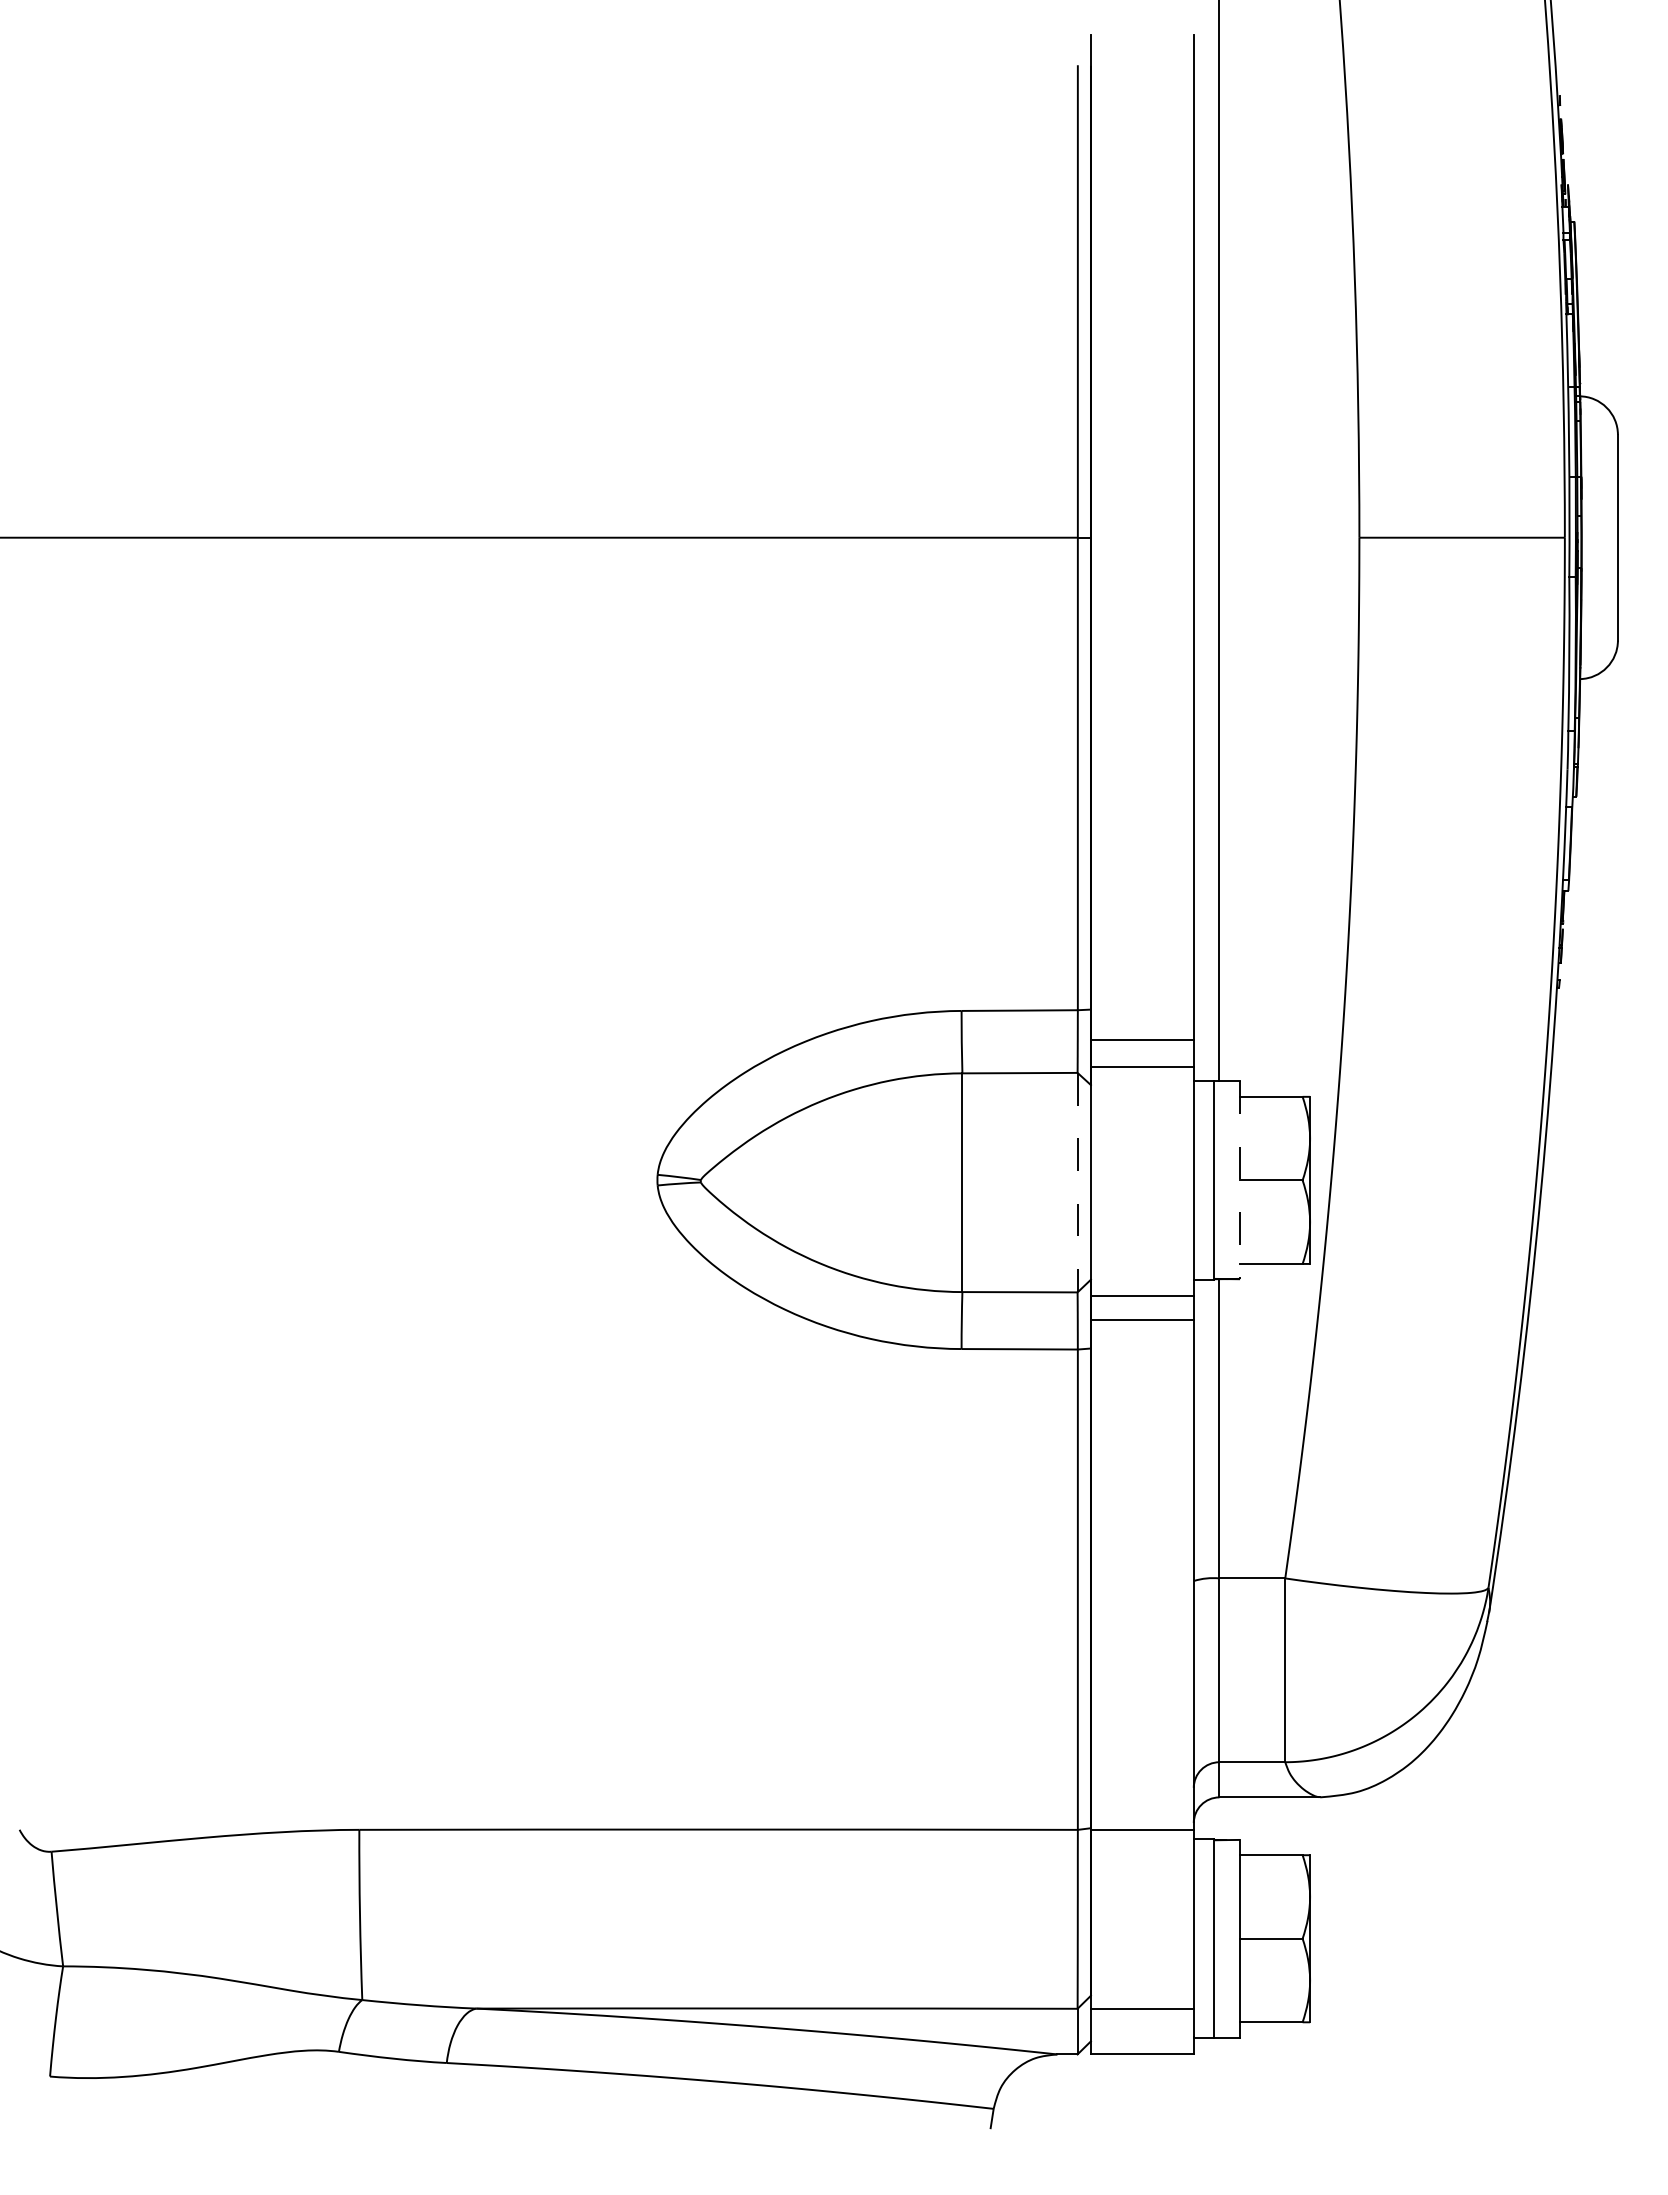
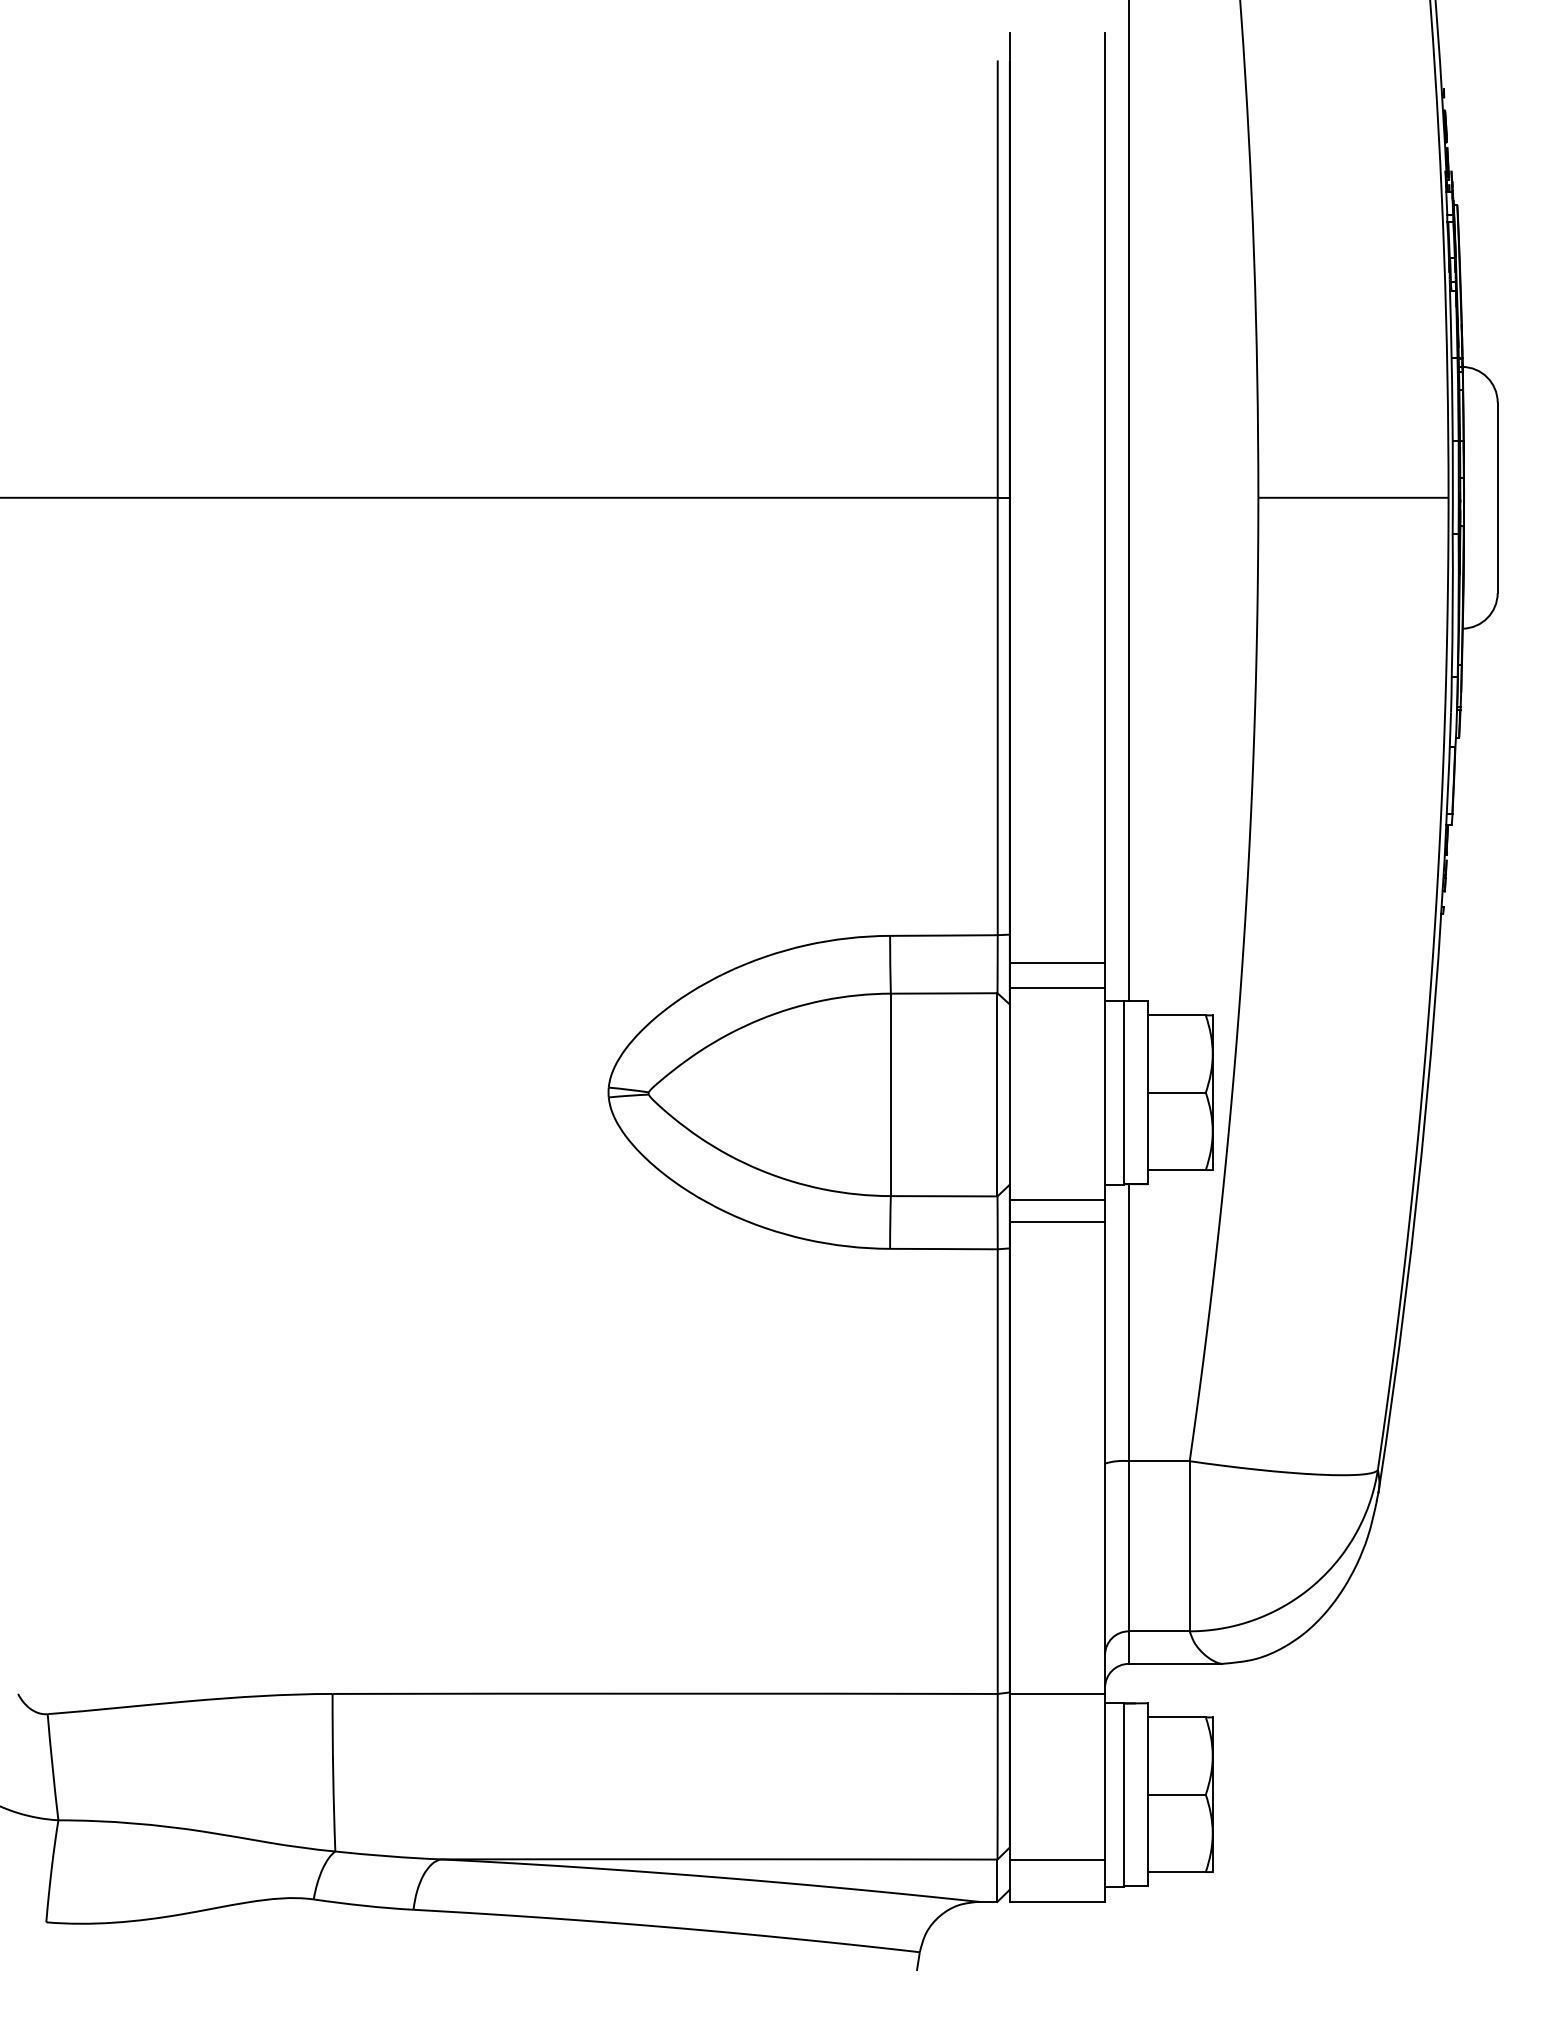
line: (1240, 1180) -> (1148, 1092), dashed -> solid
line: (1077, 1182) -> (997, 1094), dashed -> solid

